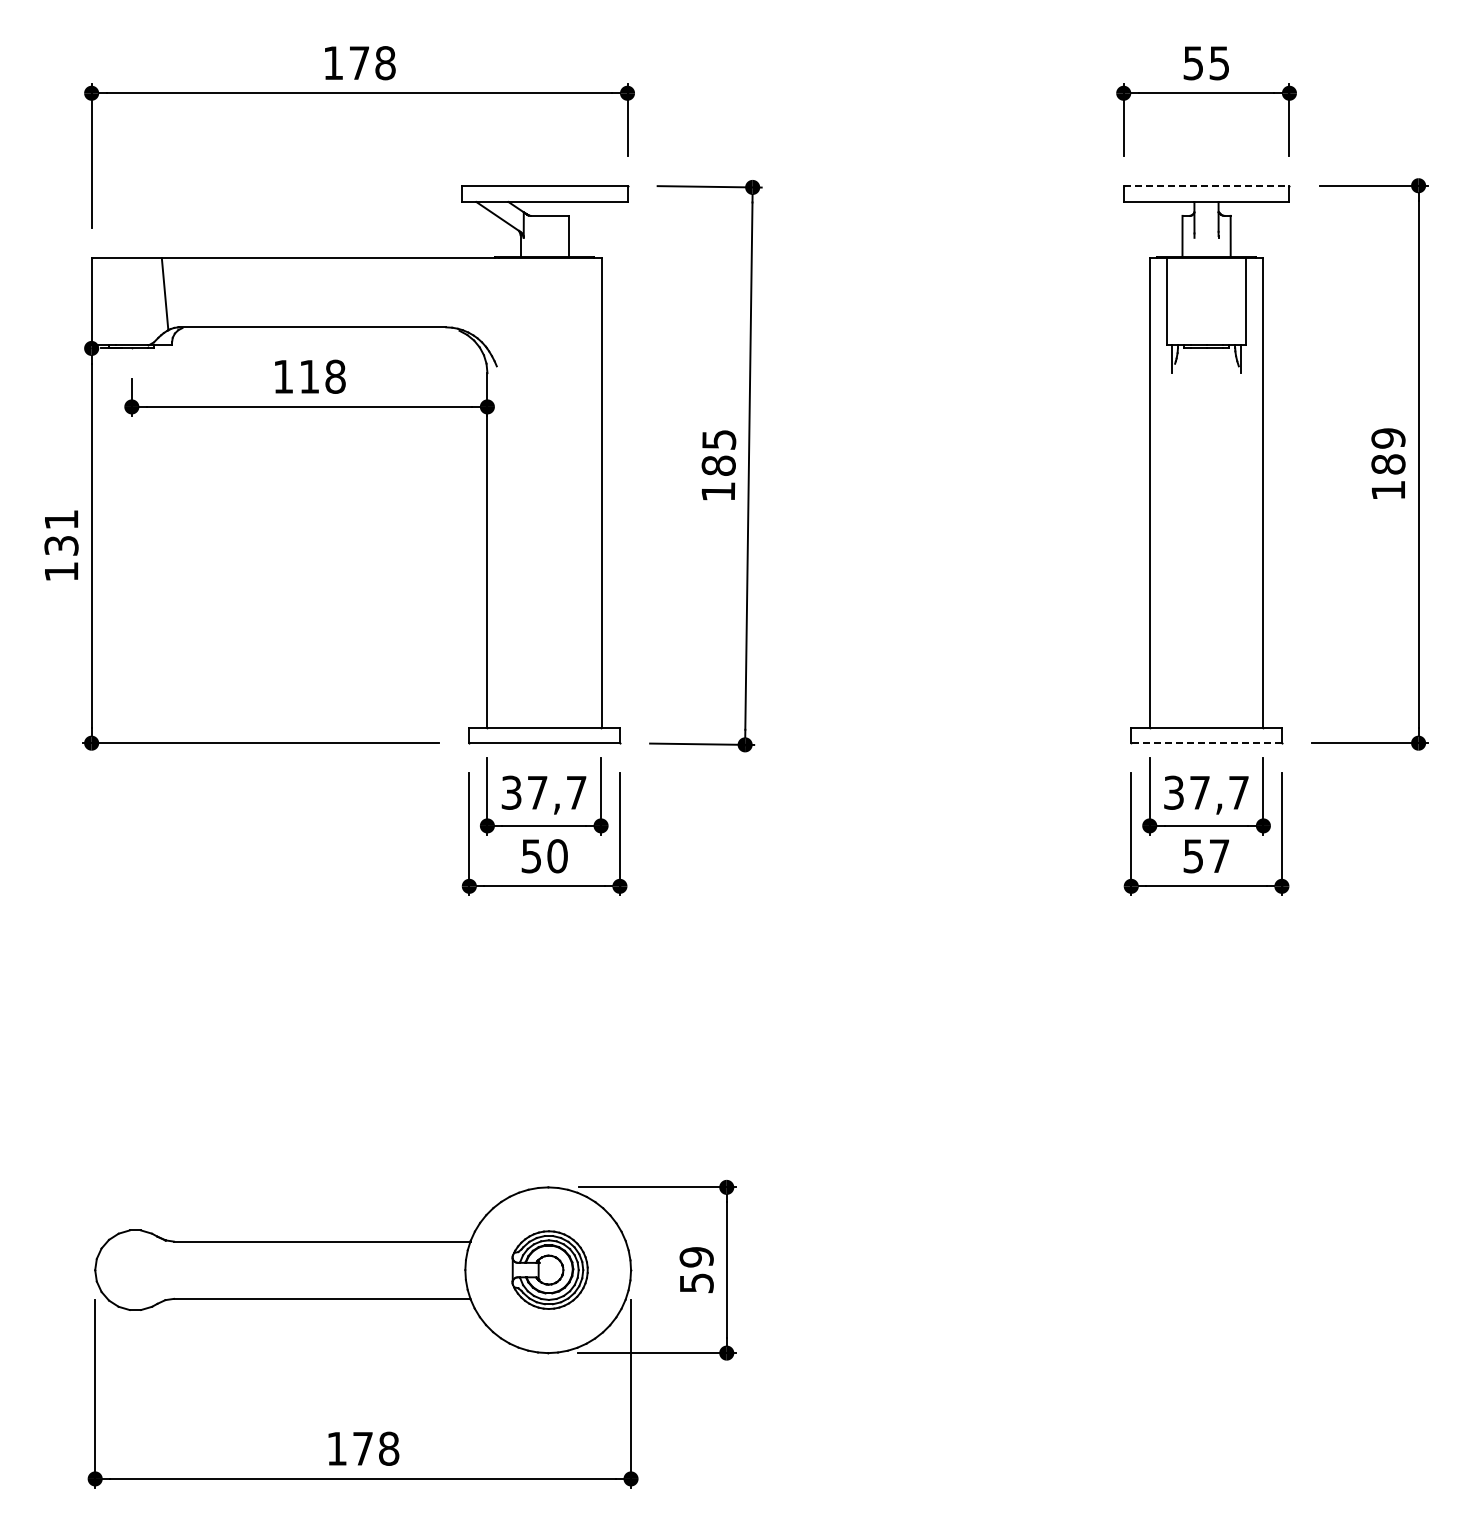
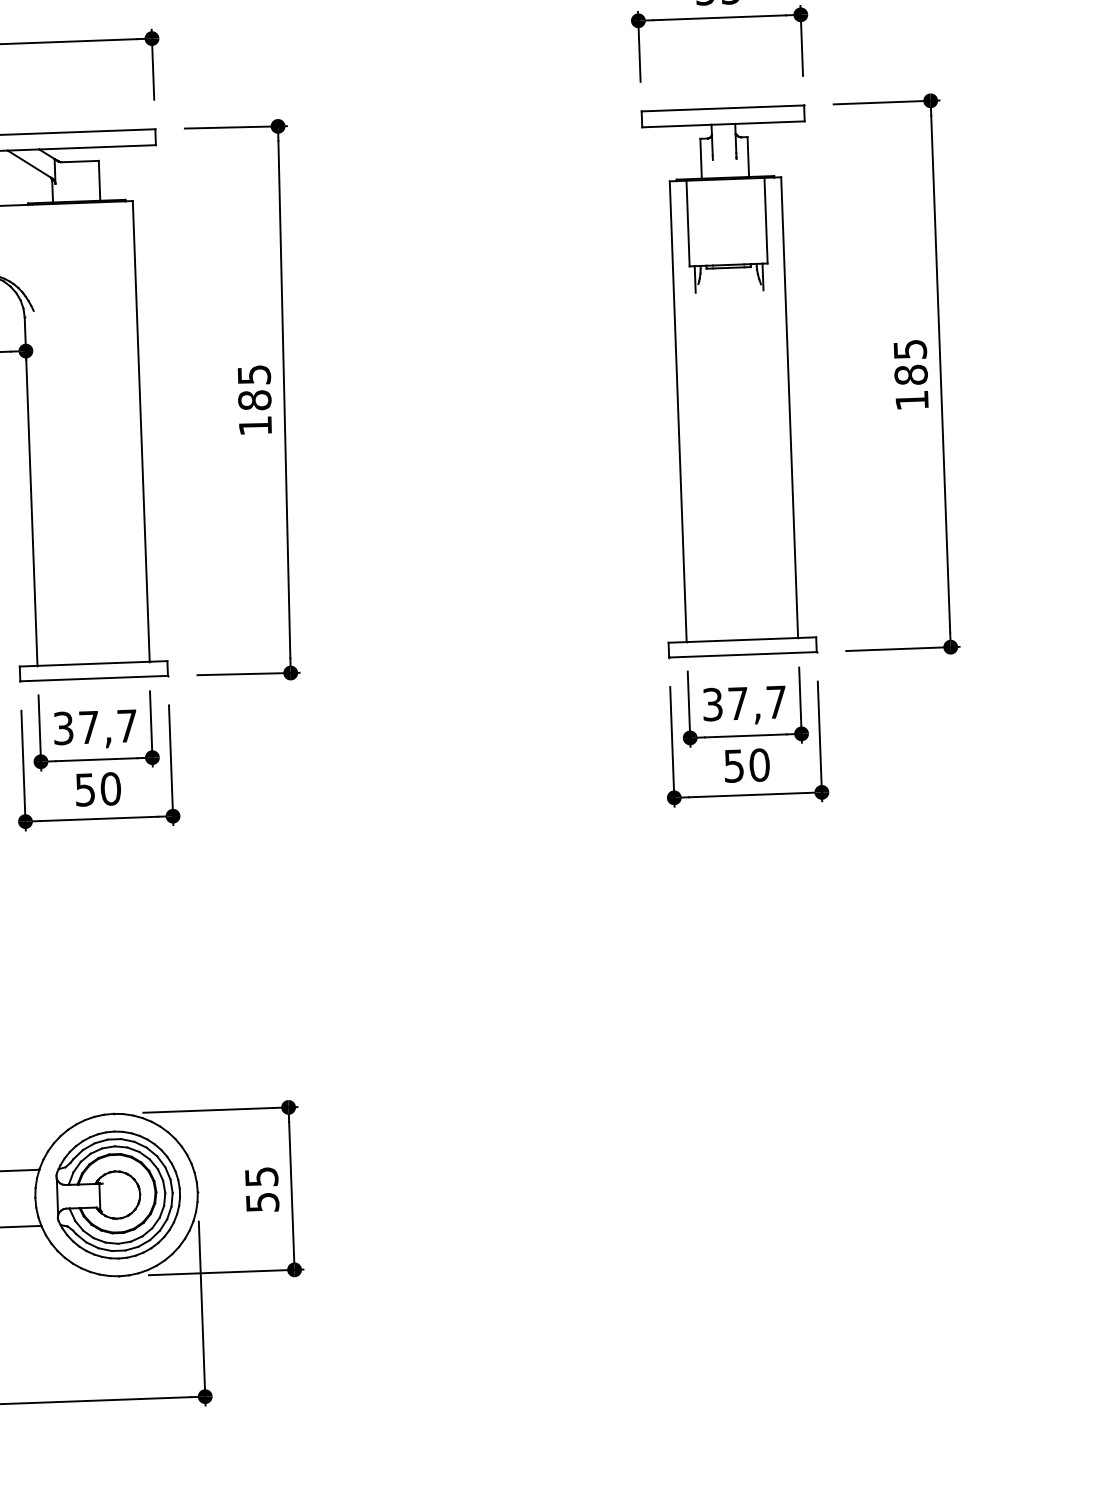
line: (1206, 185) -> (722, 108), dashed -> solid
text: (1388, 438) -> (910, 349), 189 -> 185
line: (1206, 743) -> (742, 655), dashed -> solid
text: (1219, 856) -> (759, 765), 57 -> 50
text: (696, 1257) -> (261, 1177), 59 -> 55
part: (549, 1269) -> (117, 1194), size x1.67

